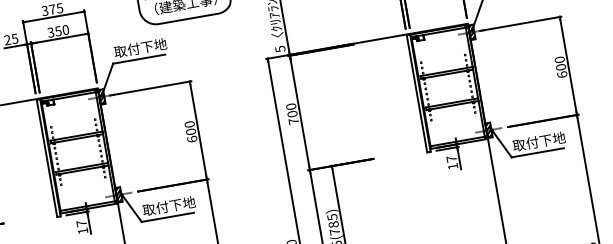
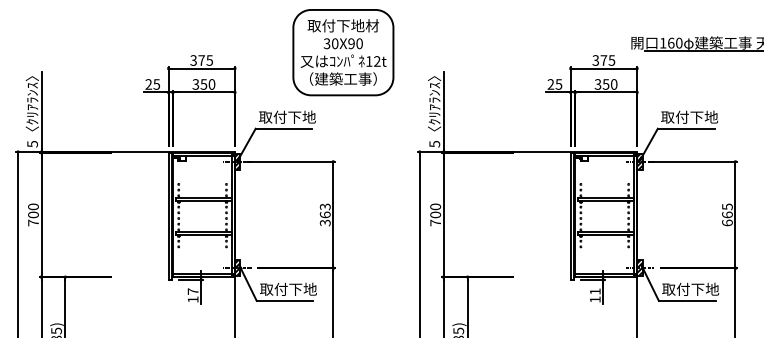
text: (560, 63) -> (727, 210), 600 -> 665
text: (190, 131) -> (324, 214), 600 -> 363
text: (451, 158) -> (595, 291), 17 -> 11

